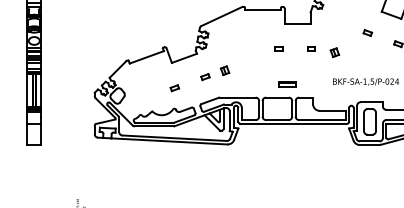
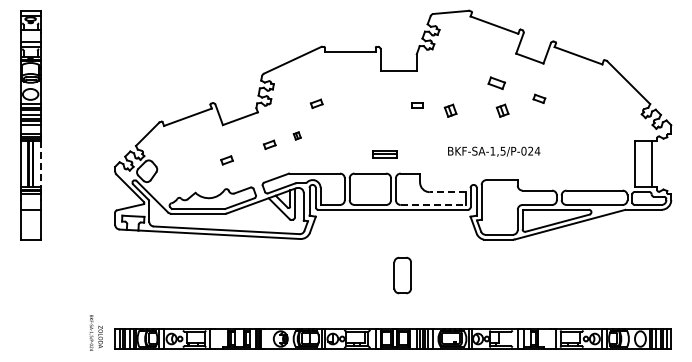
part: (367, 33) -> (496, 83), size x1.4
part: (238, 47) -> (316, 103), added
part: (278, 48) -> (372, 105), removed
part: (371, 52) -> (502, 110), added
part: (225, 70) -> (297, 135), size x0.6
line: (41, 91) -> (40, 164), solid -> dashed
line: (332, 111) -> (447, 192), solid -> dashed
line: (322, 119) -> (433, 204), solid -> dashed
part: (369, 121) -> (402, 275), moved

